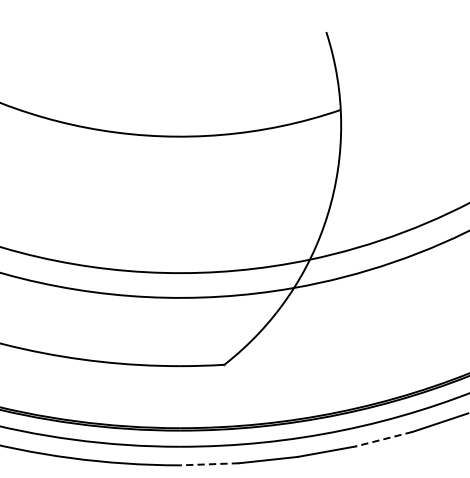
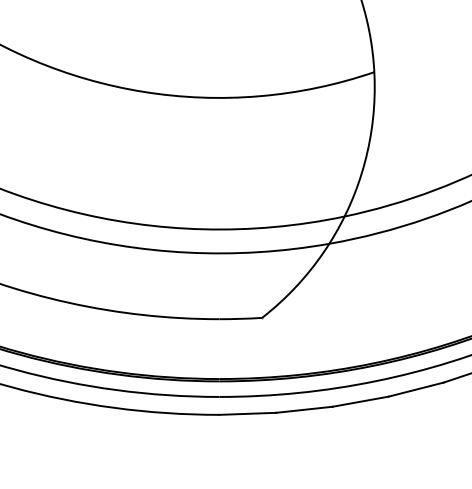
line: (383, 439) -> (415, 389), dashed -> solid
line: (209, 463) -> (247, 413), dashed -> solid

